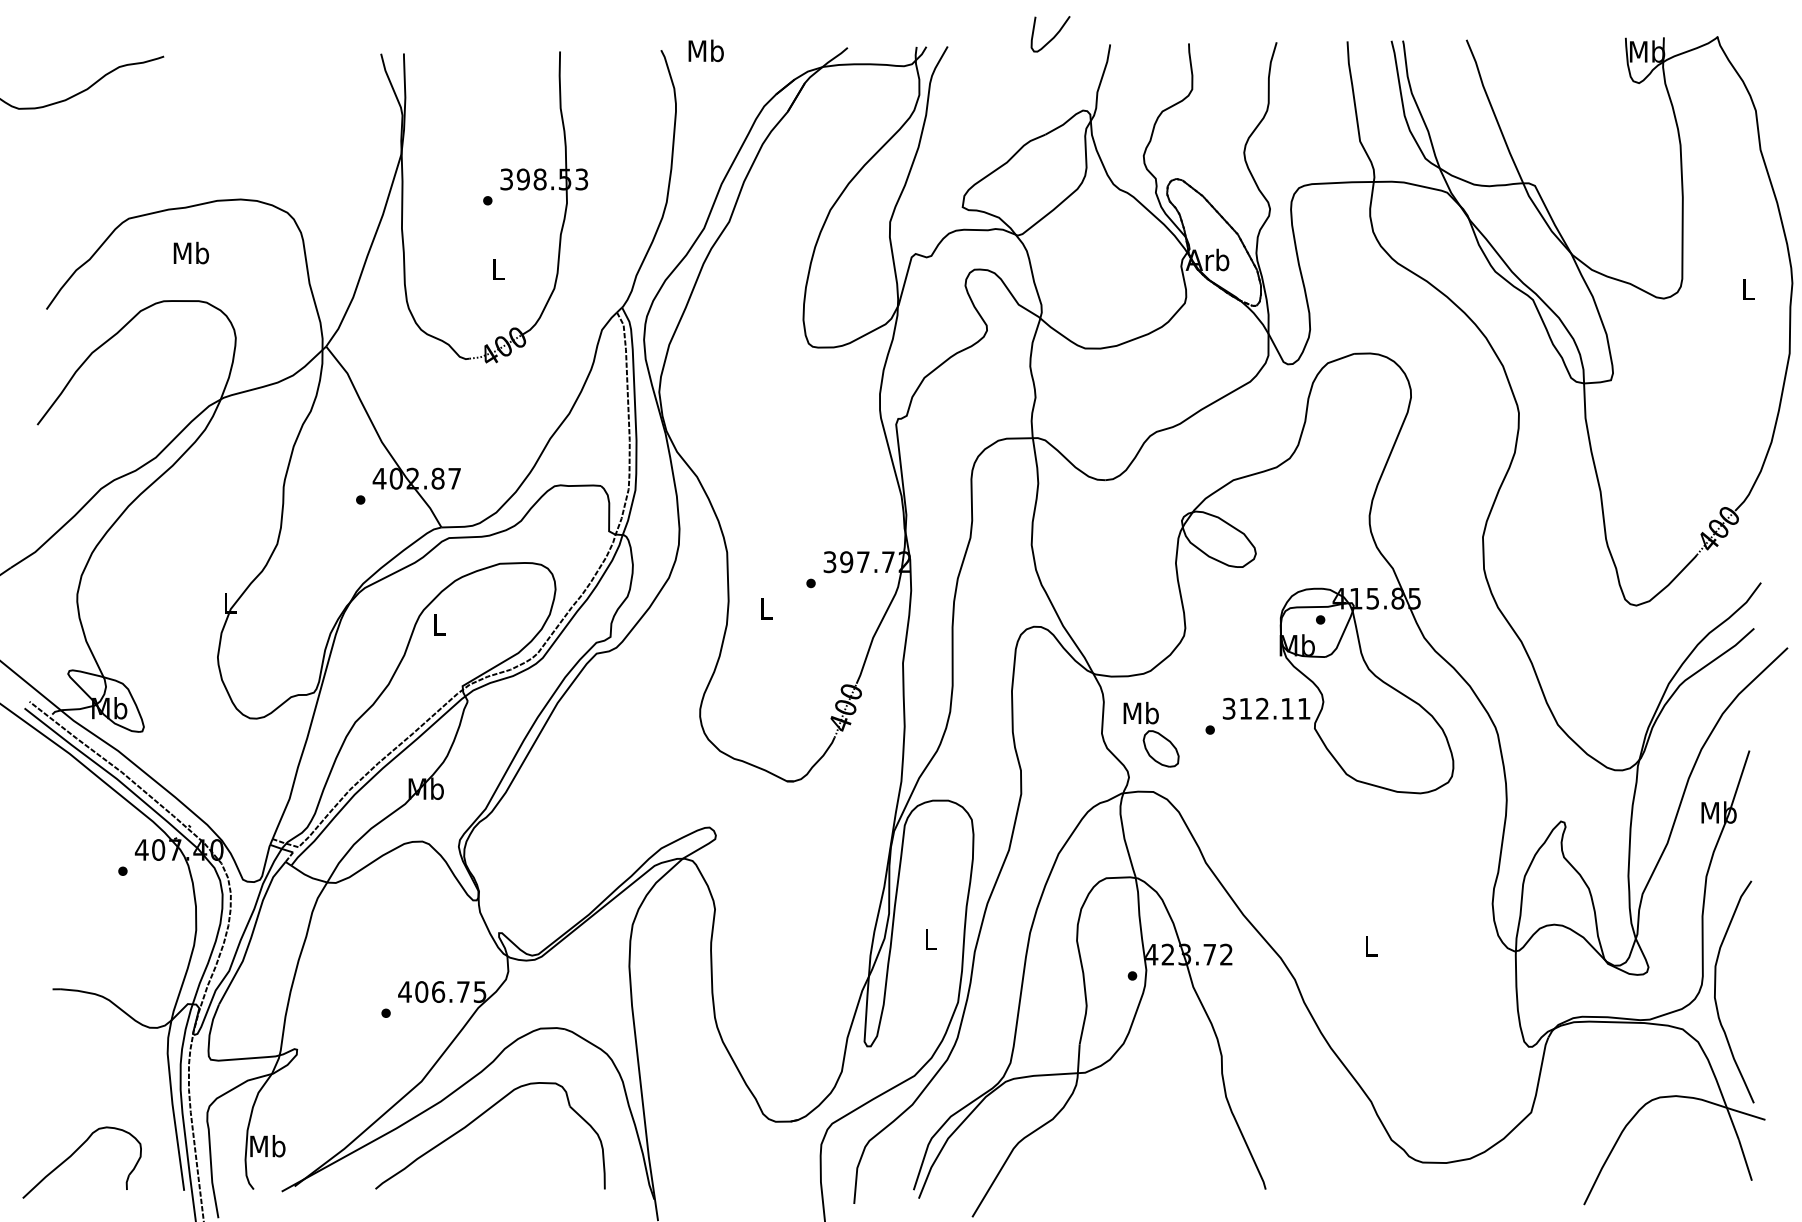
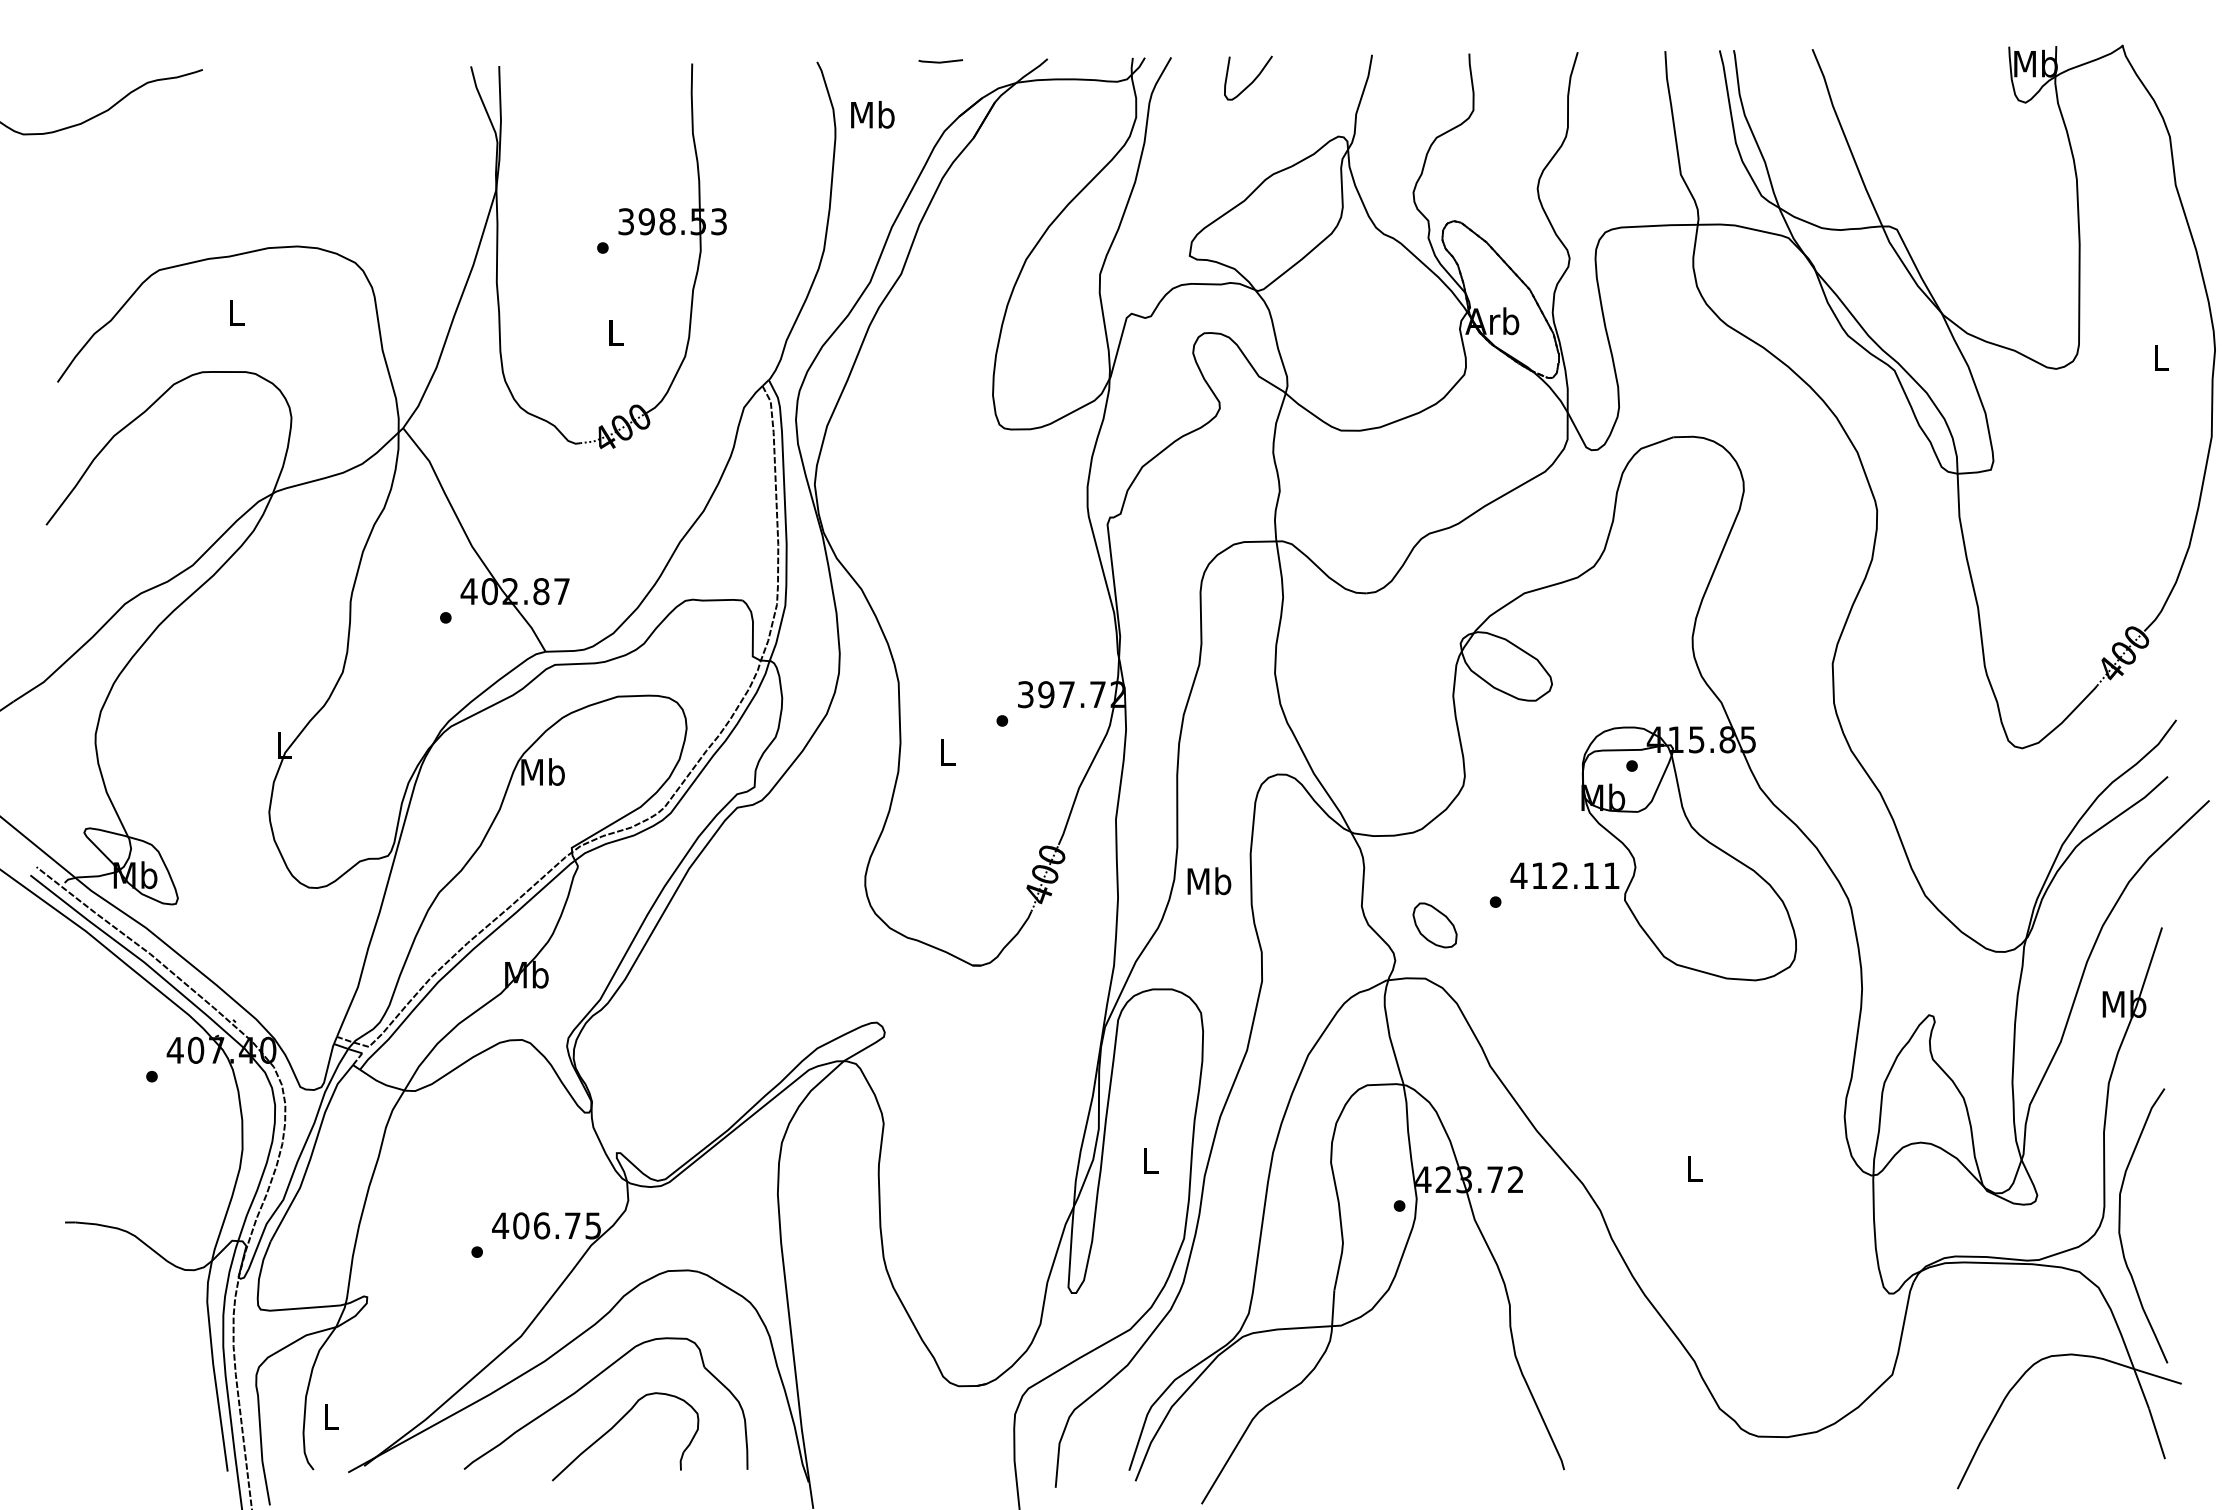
curve: (1053, 36) -> (1252, 80), moved
line: (761, 49) -> (940, 61), added
text: (705, 50) -> (872, 114), moved
text: (191, 252) -> (236, 312), Mb -> L
text: (438, 624) -> (542, 771), L -> Mb
text: (1228, 708) -> (1518, 875), 312.11 -> 412.11
text: (1141, 713) -> (1209, 881), moved
text: (267, 1146) -> (330, 1416), Mb -> L
part: (73, 1154) -> (615, 1426), moved

